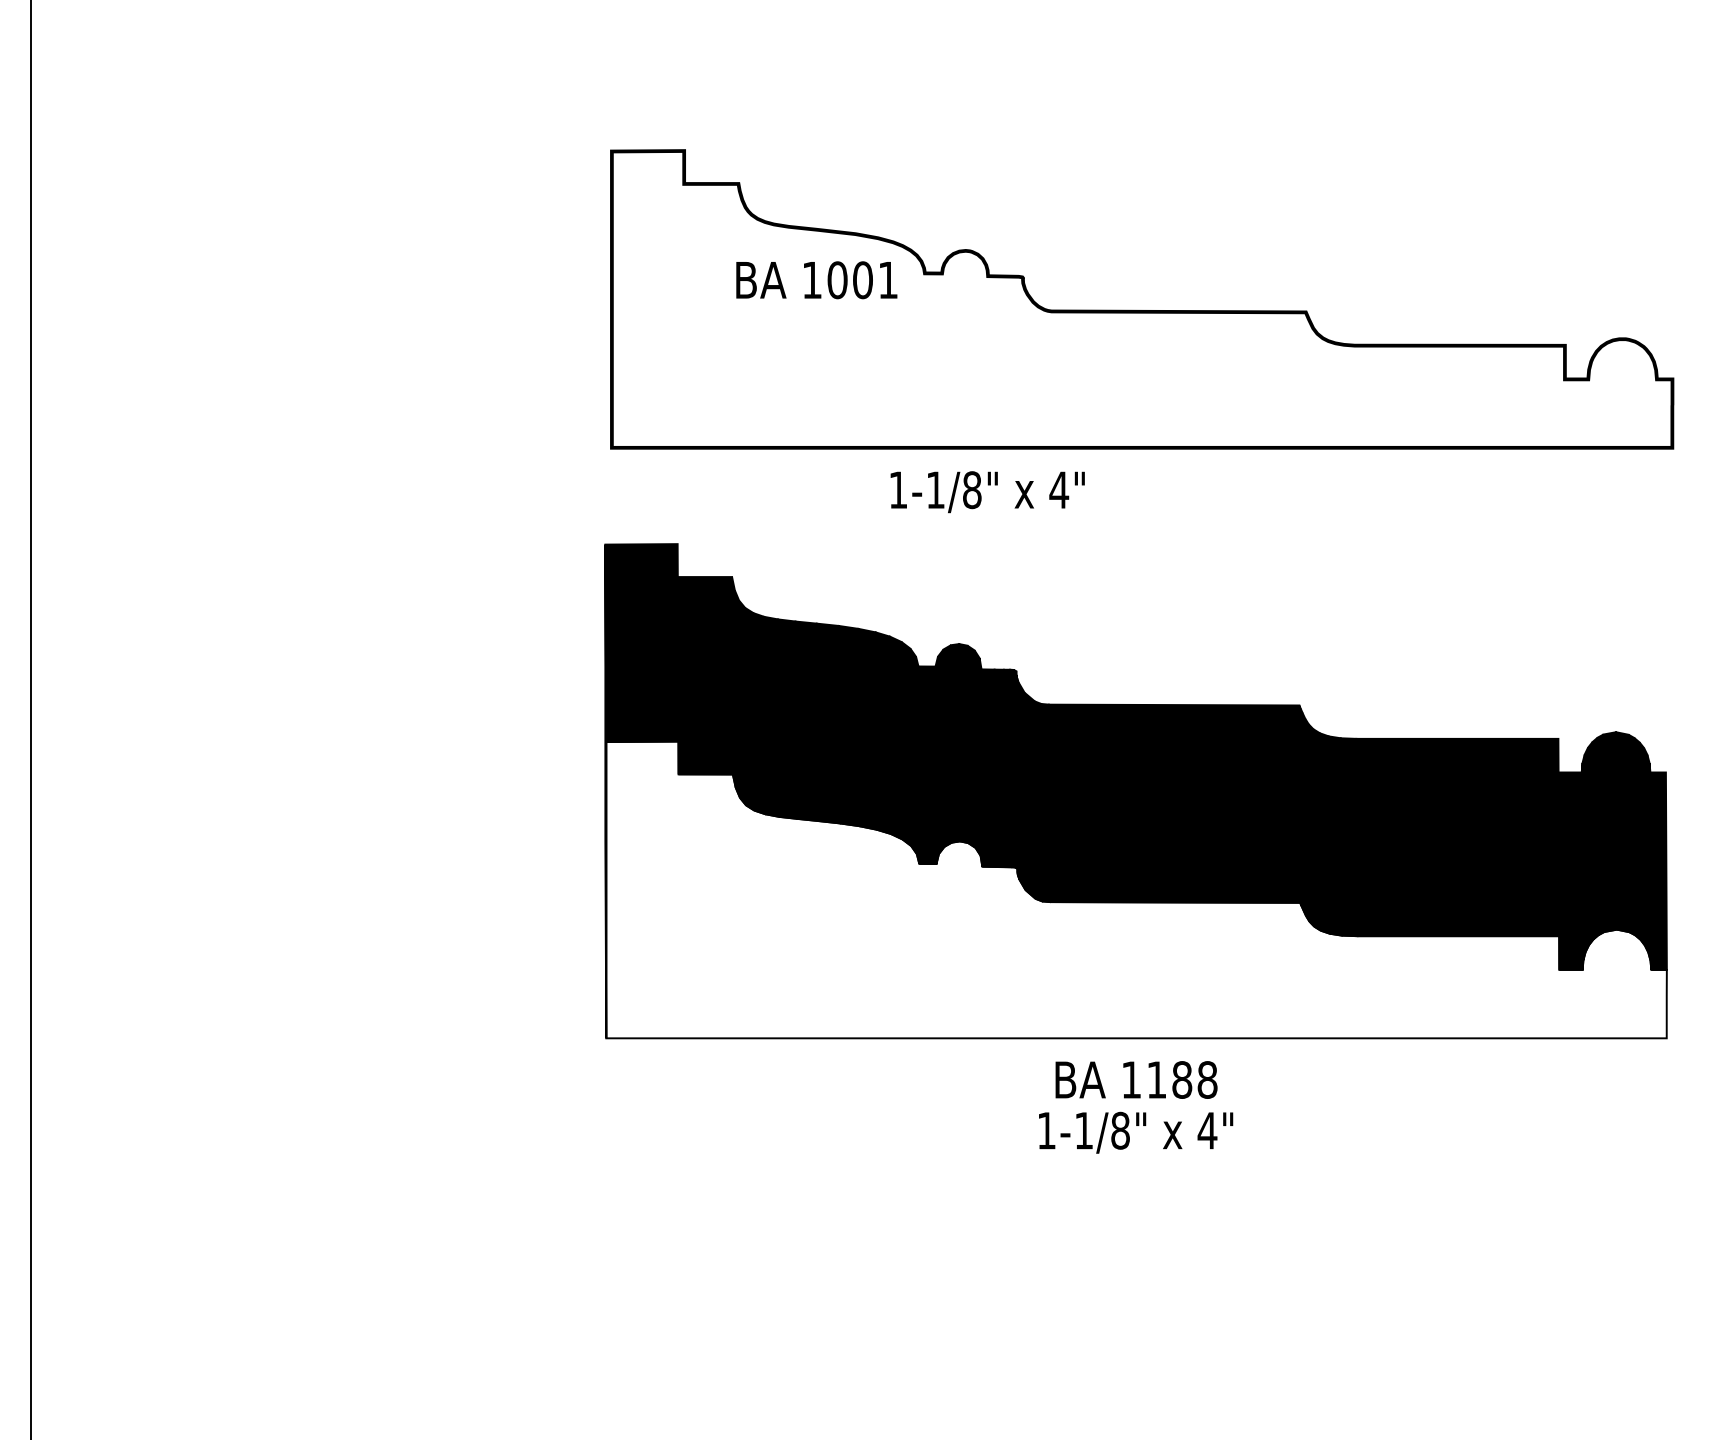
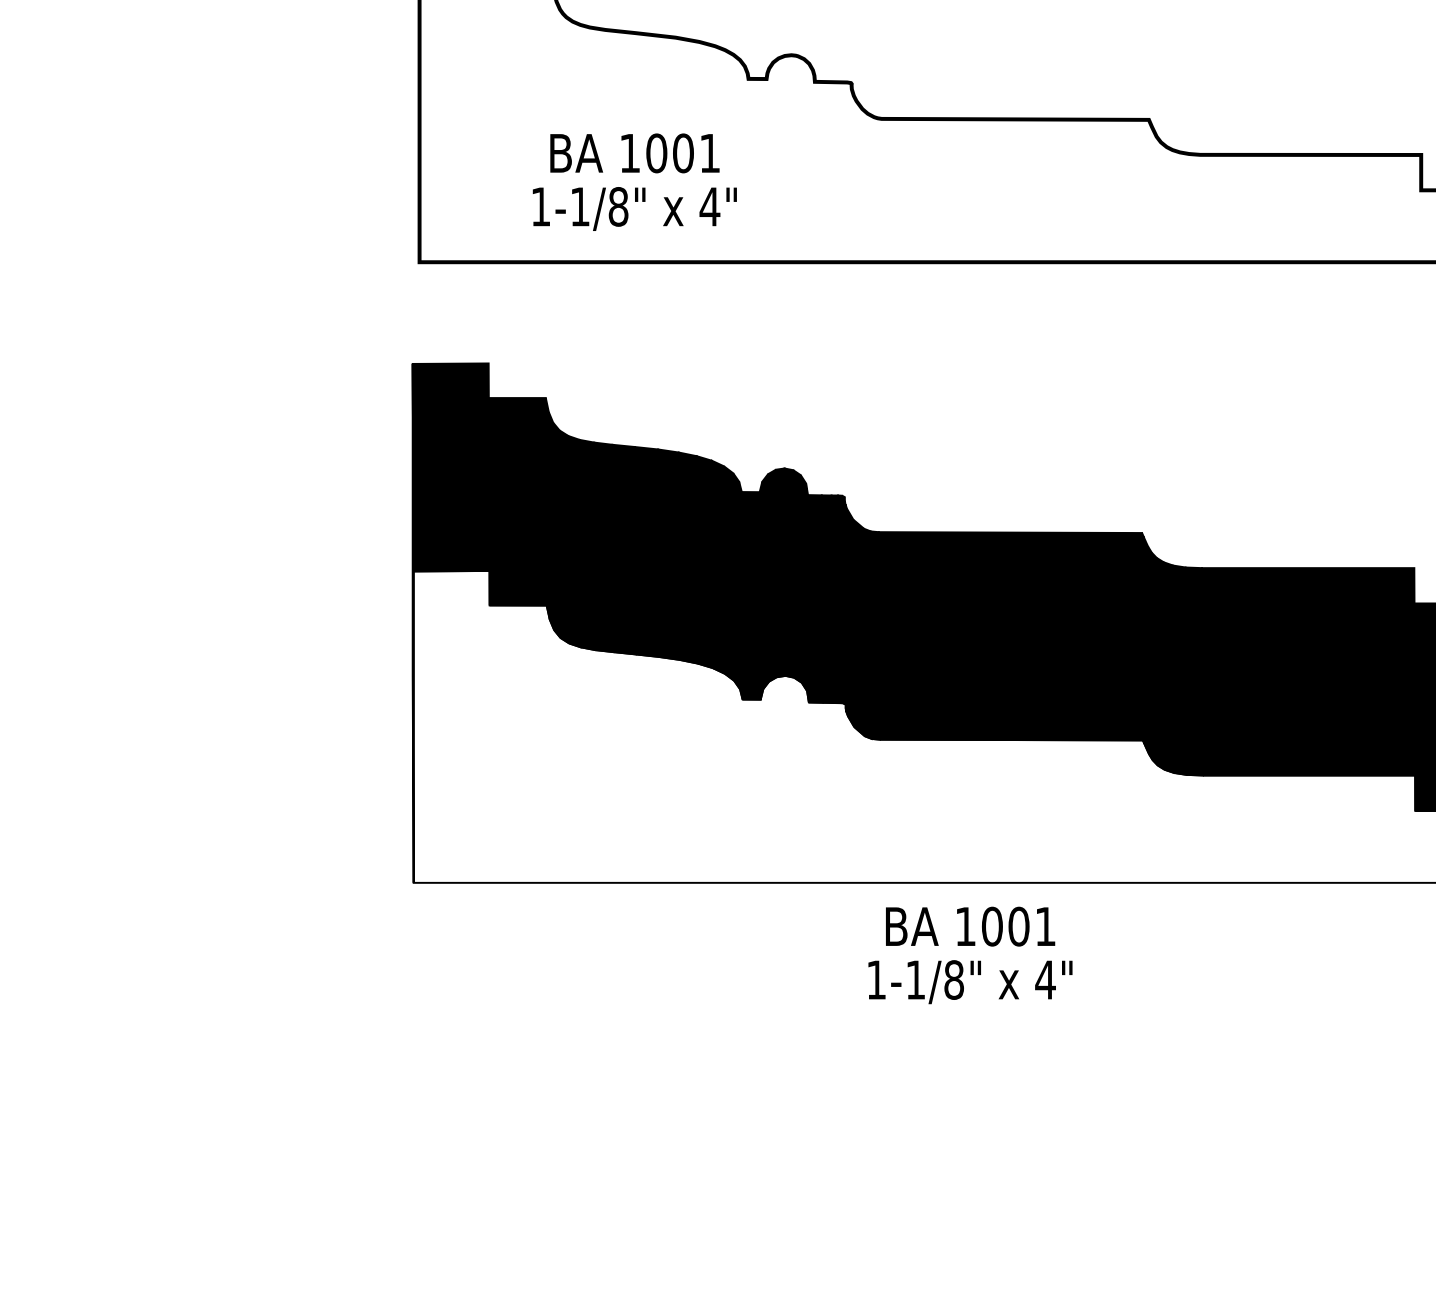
text: (816, 280) -> (634, 153), moved
text: (987, 492) -> (634, 209), moved
text: (1182, 1079) -> (1019, 926), 1188 -> 1001

